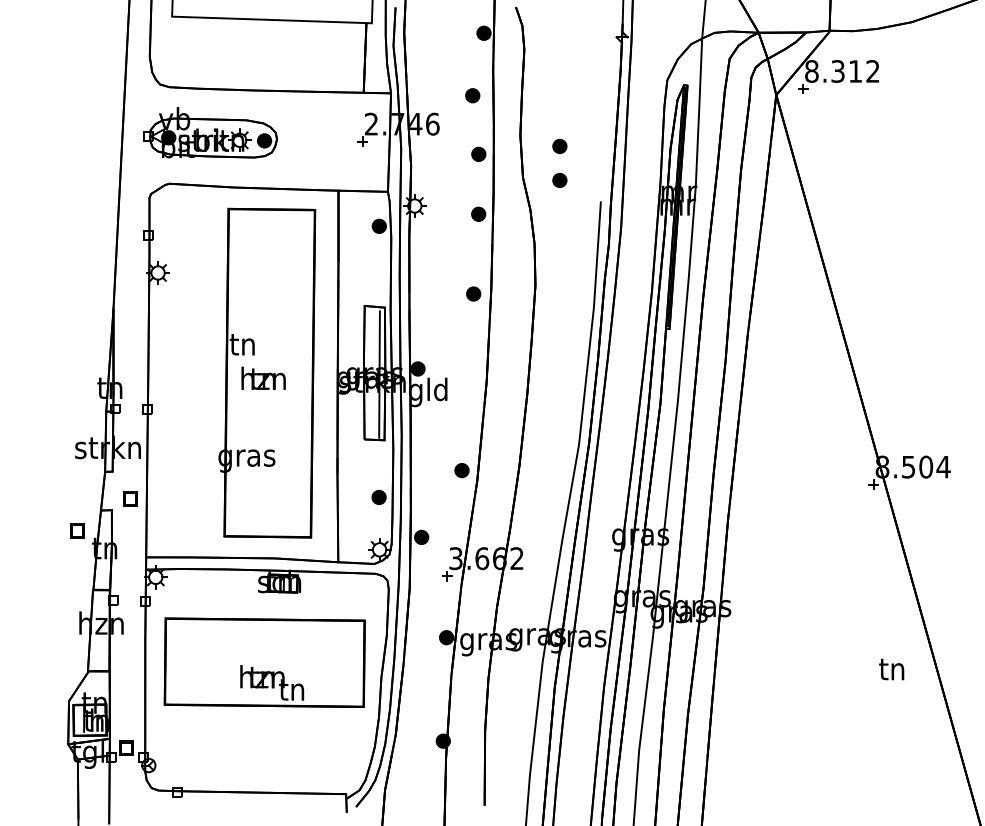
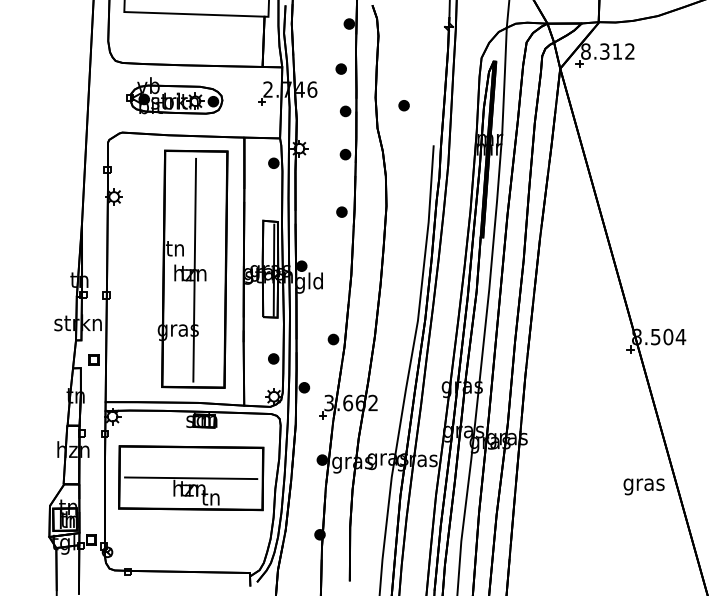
part: (210, 132) -> (174, 95), moved
part: (559, 179) -> (403, 129), removed
line: (269, 374) -> (194, 270), added
part: (77, 530) -> (56, 382), removed
line: (264, 662) -> (190, 478), added
text: (892, 672) -> (644, 485), tn -> gras

